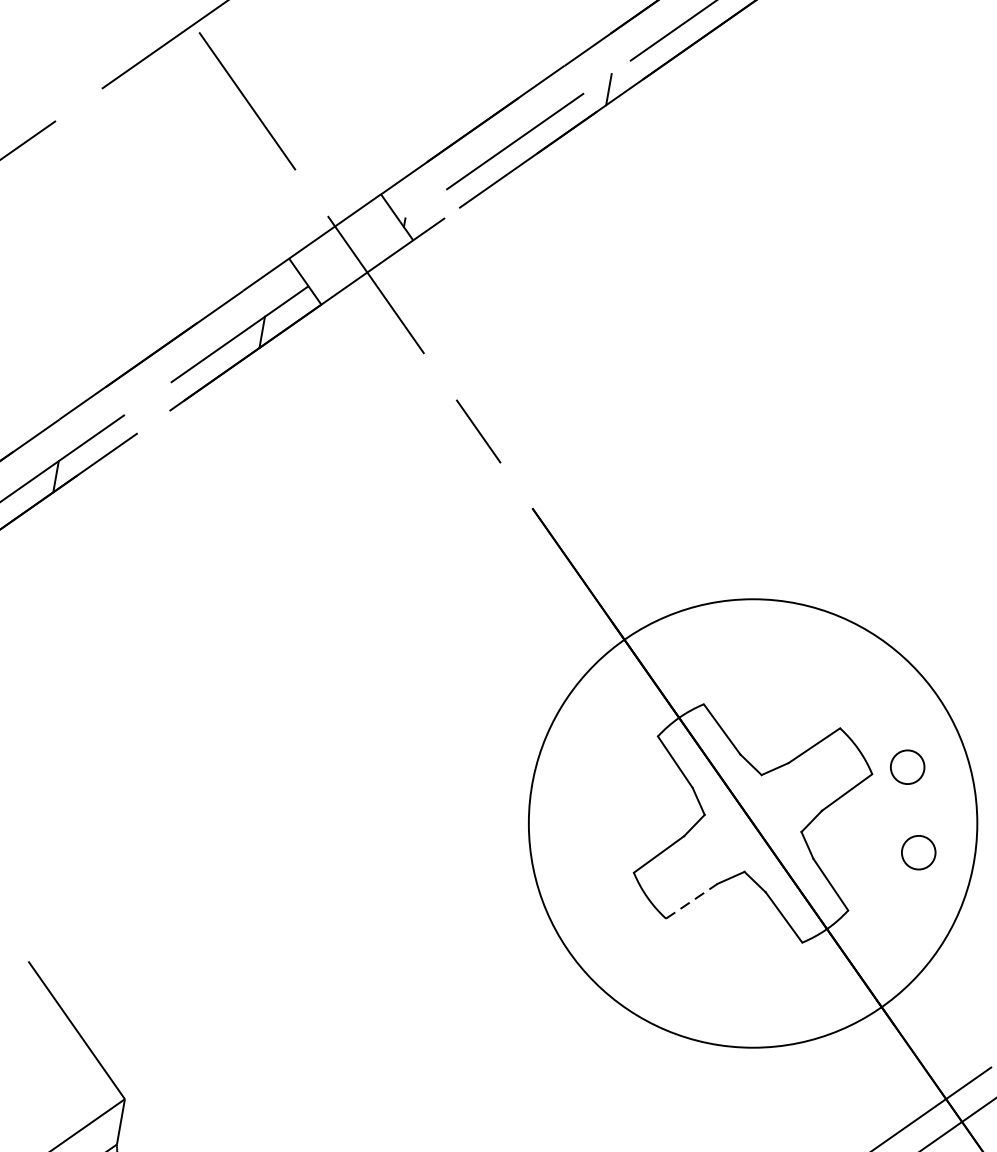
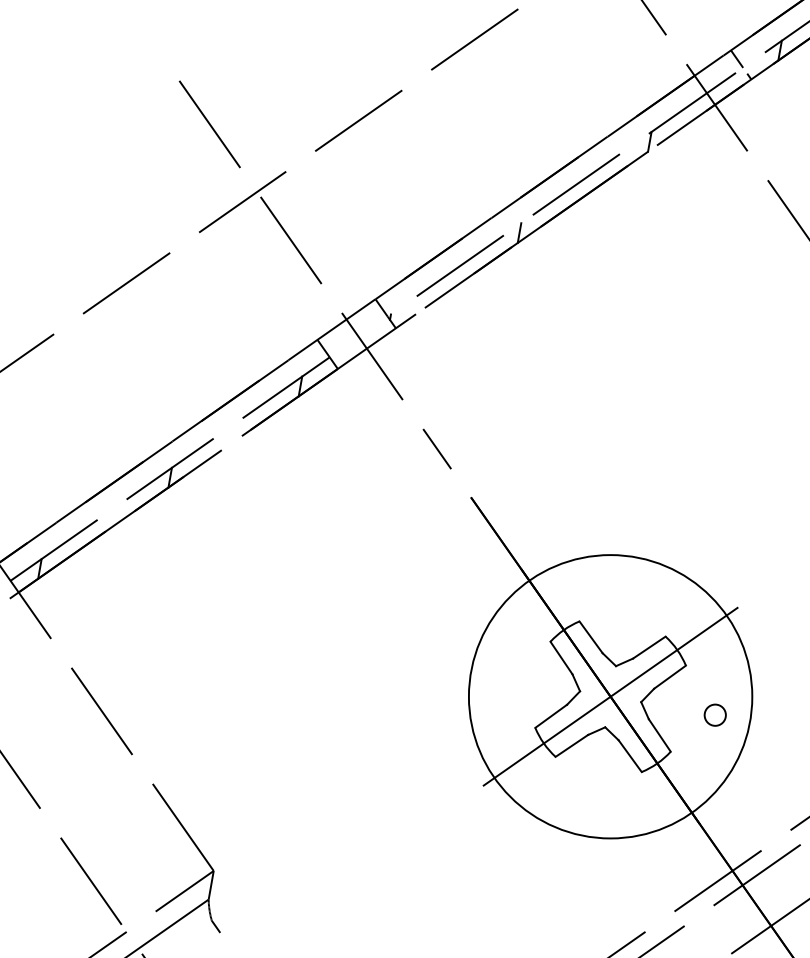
circle: (906, 766) -> (707, 660), removed
line: (752, 823) -> (610, 696), added
line: (691, 900) -> (571, 745), dashed -> solid

